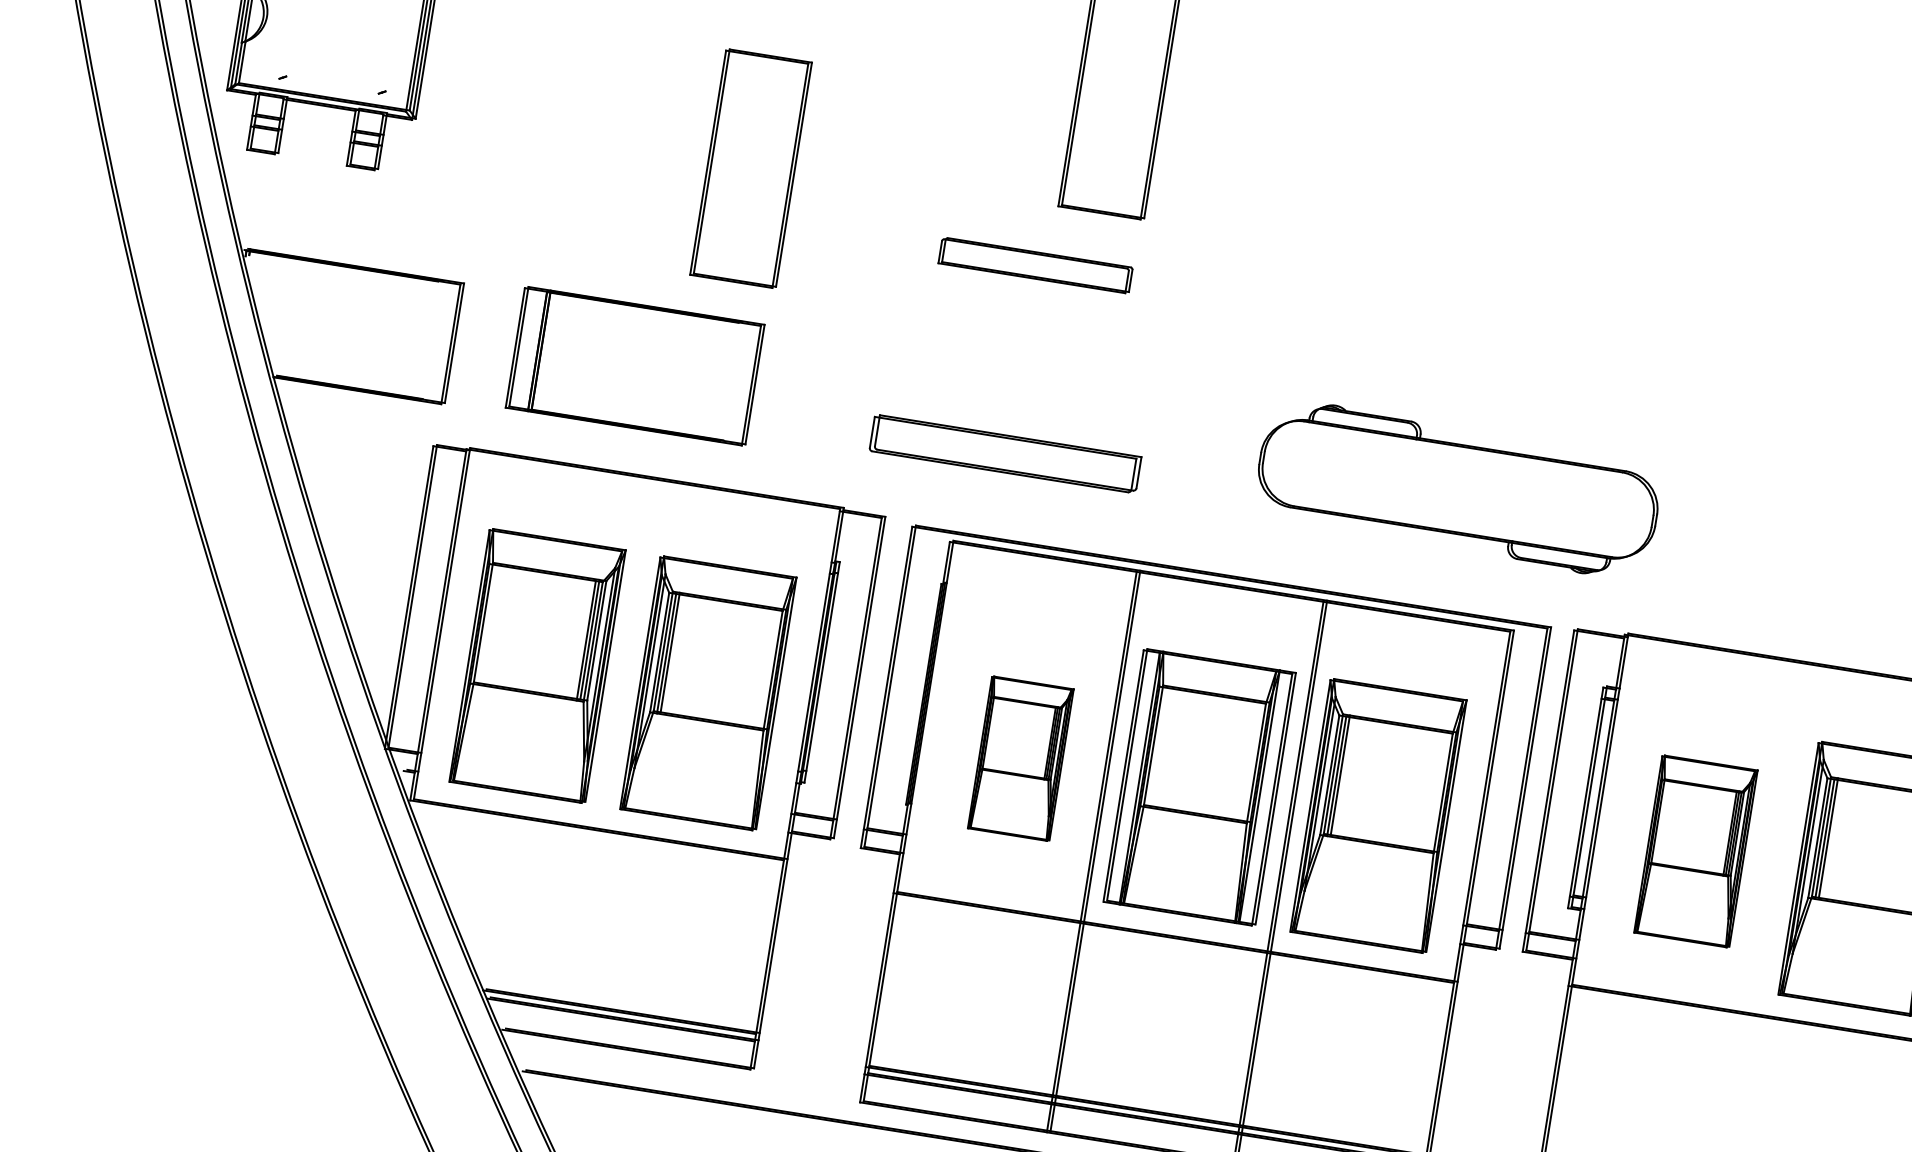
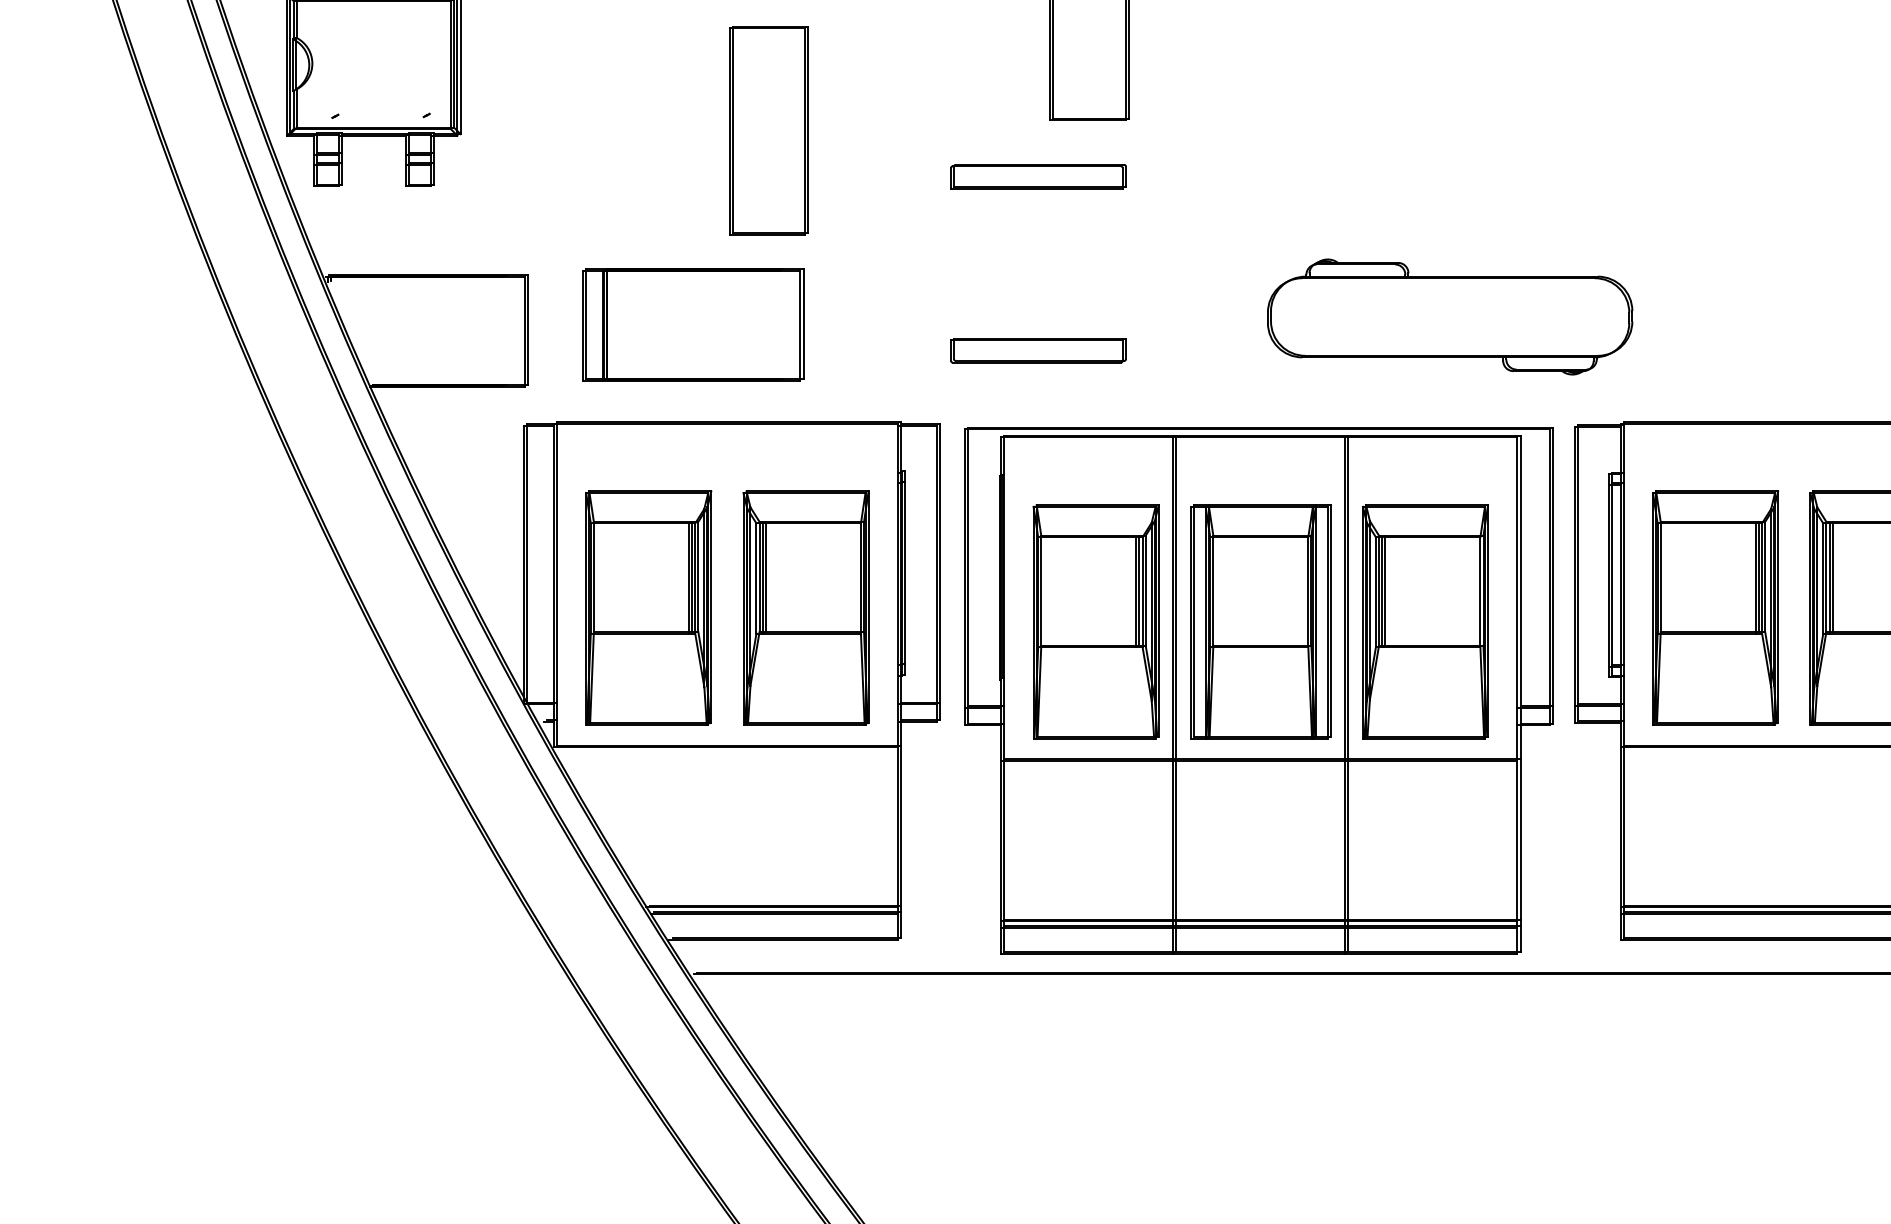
part: (1005, 454) -> (1038, 350), size x0.71
part: (1020, 758) -> (1095, 621), size x1.67
part: (1695, 850) -> (1715, 607), size x1.43

